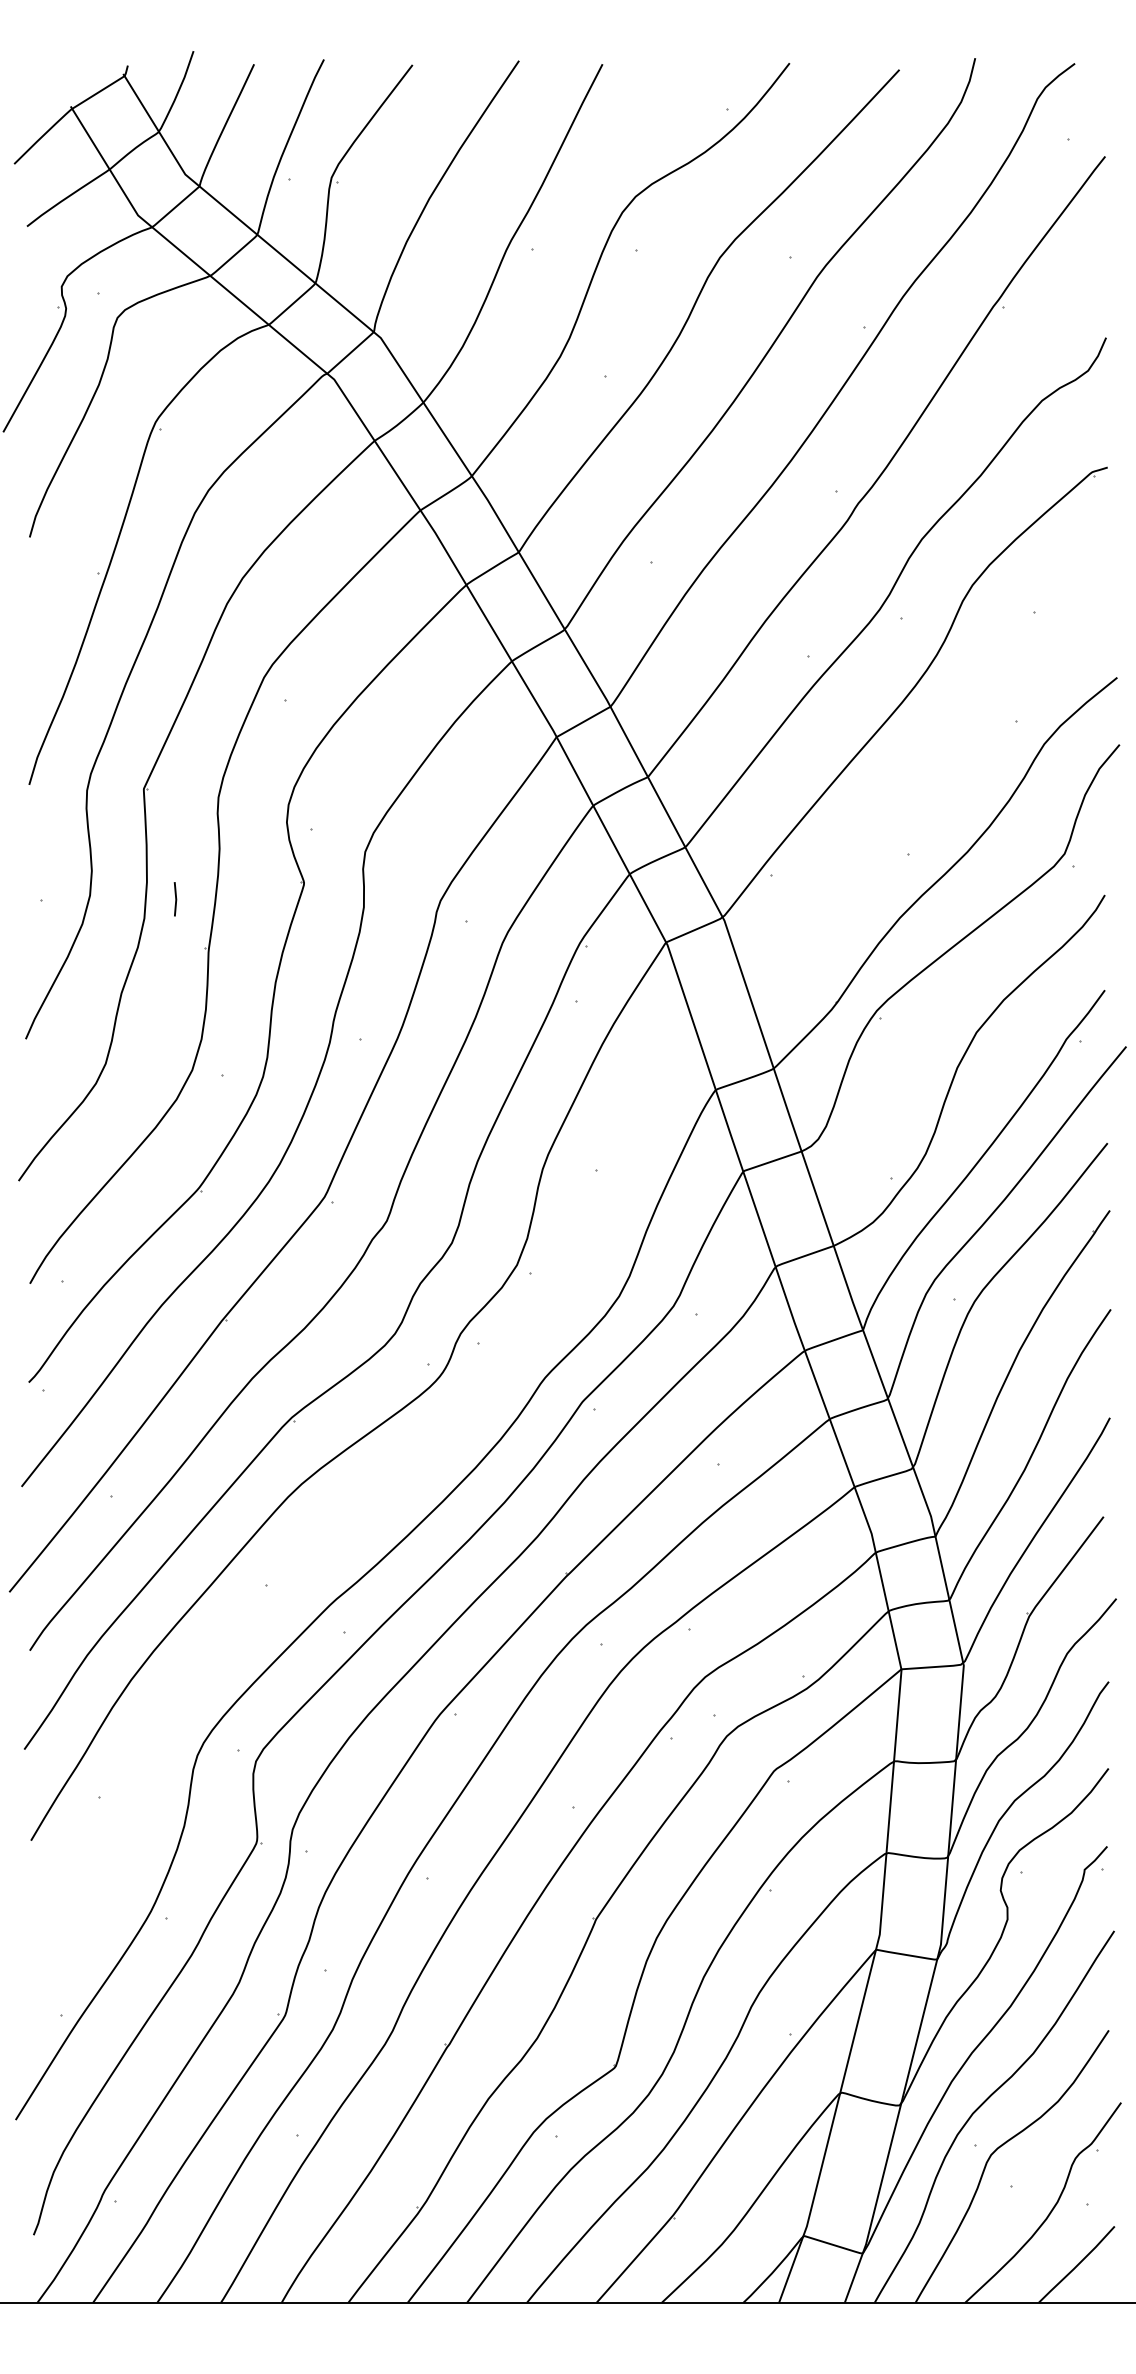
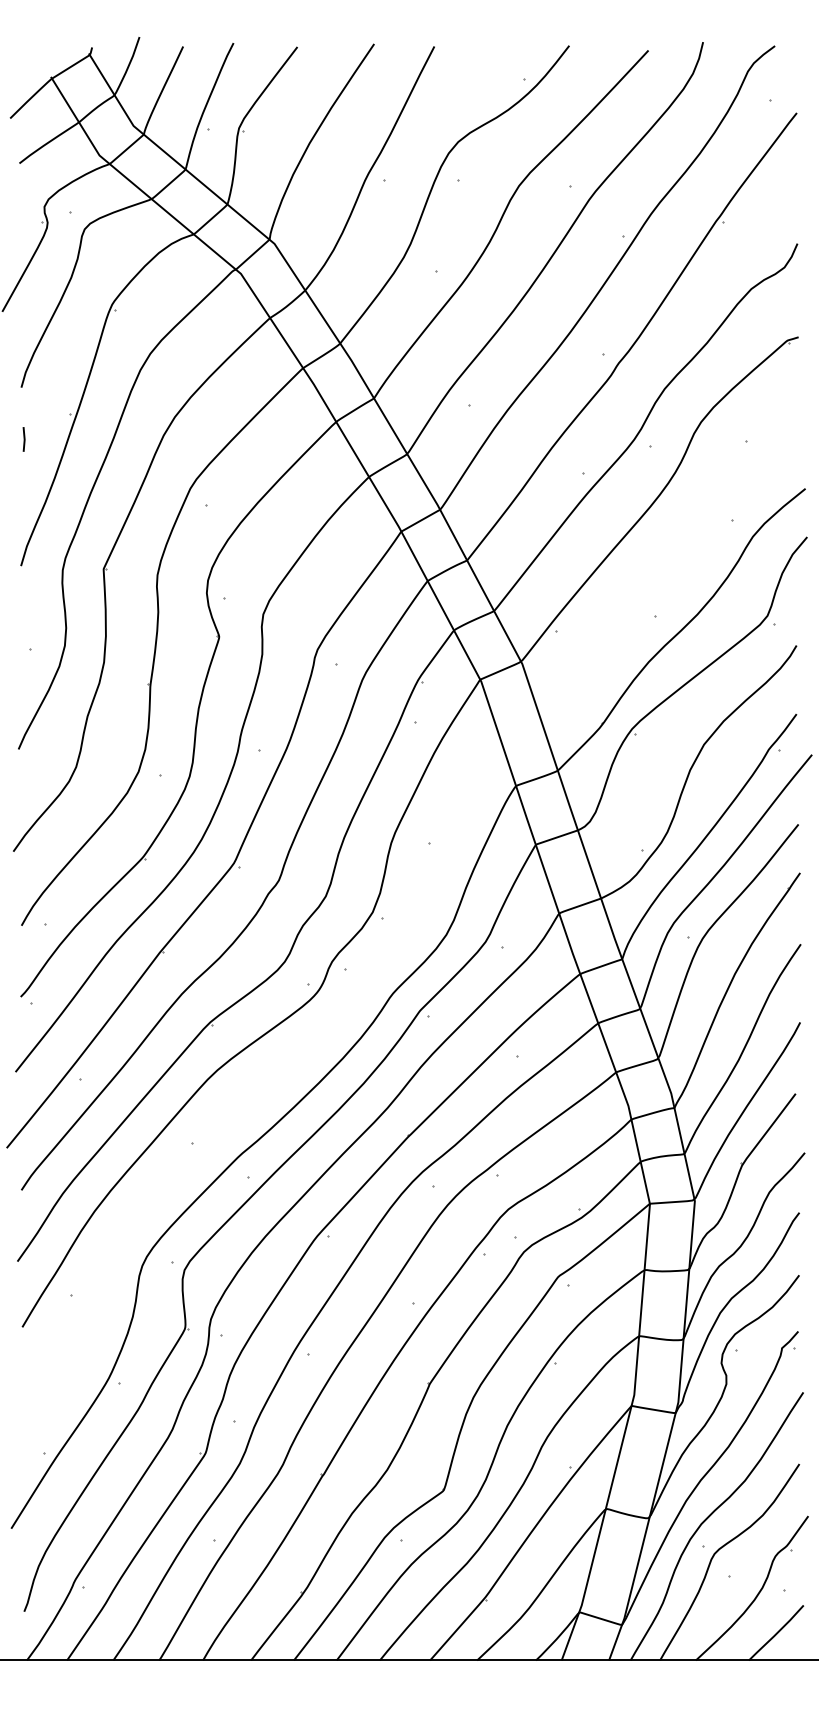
line: (175, 899) -> (24, 439), moved

